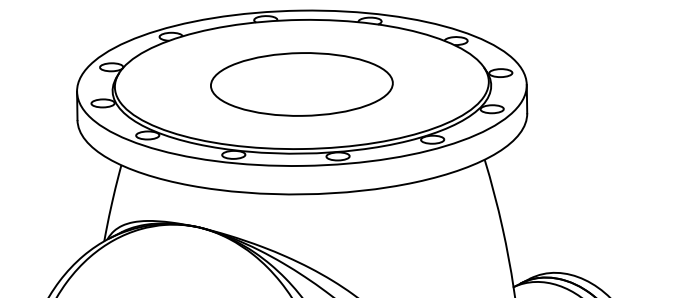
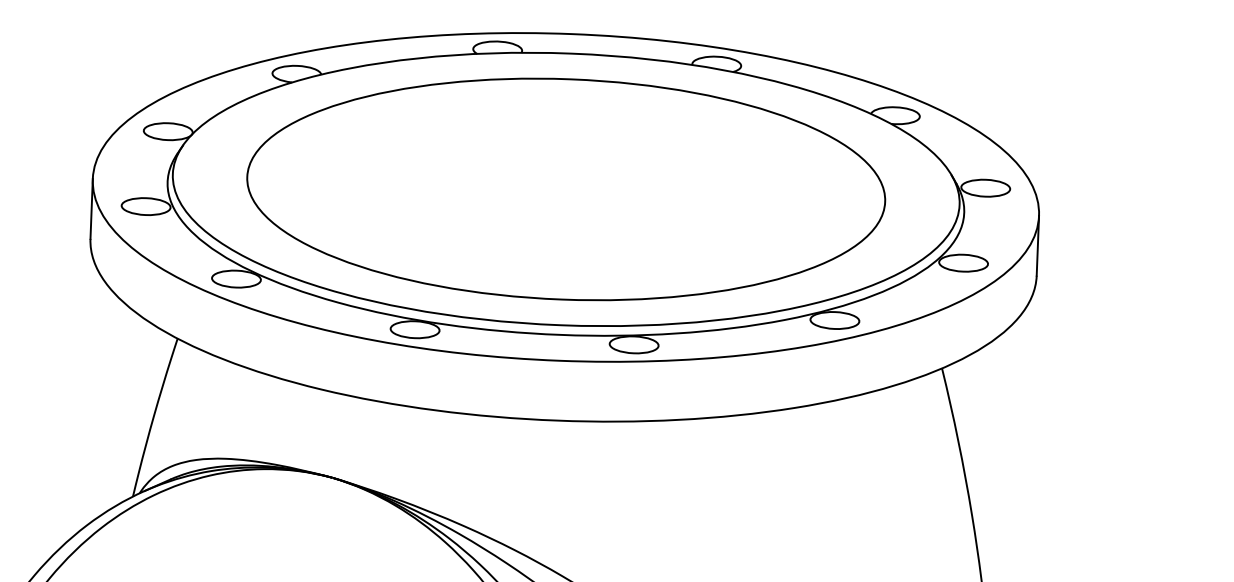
part: (301, 84) -> (565, 189), size x1.67

